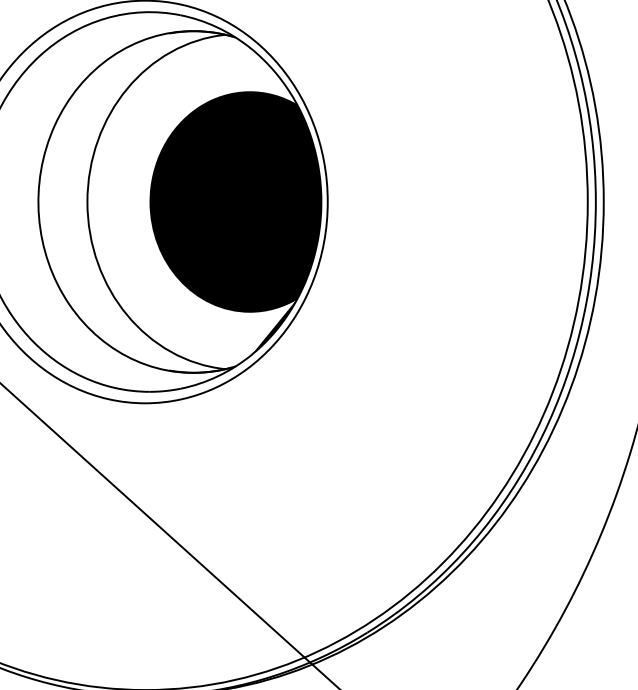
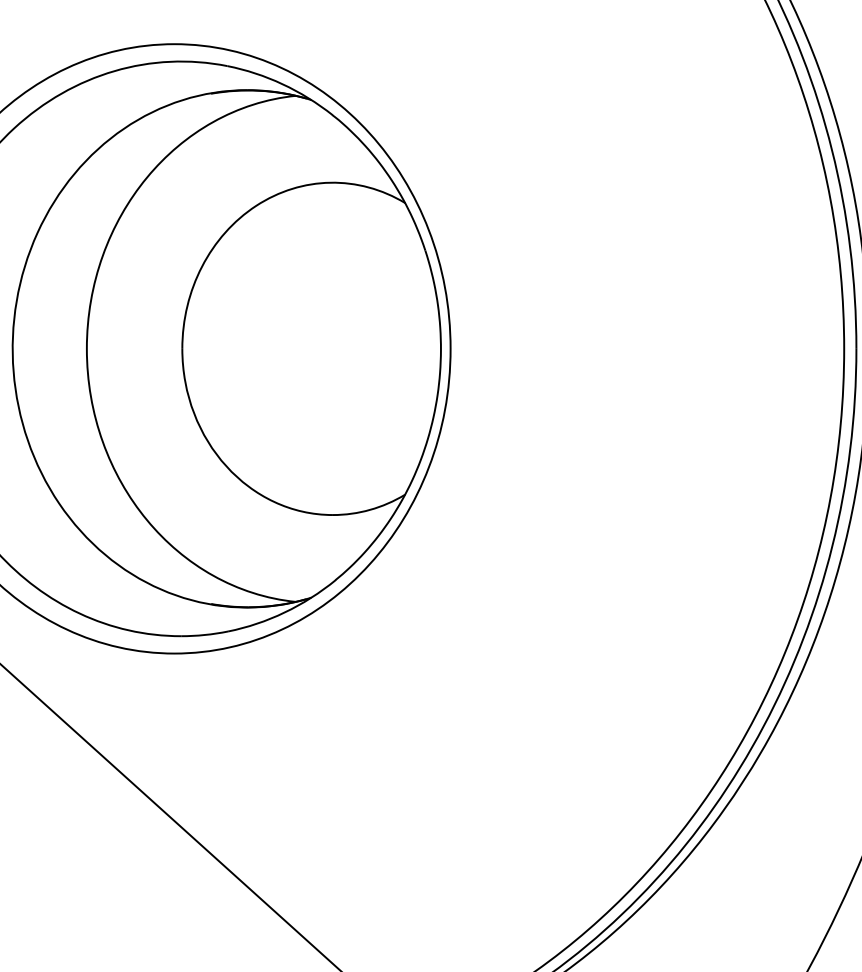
fill: (235, 223) -> (310, 381), removed

